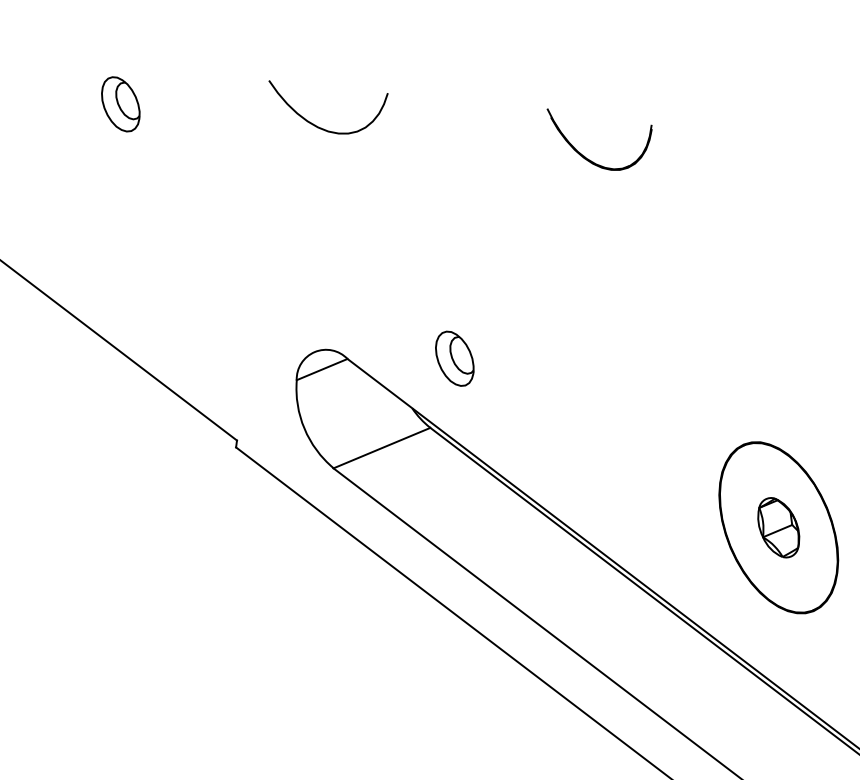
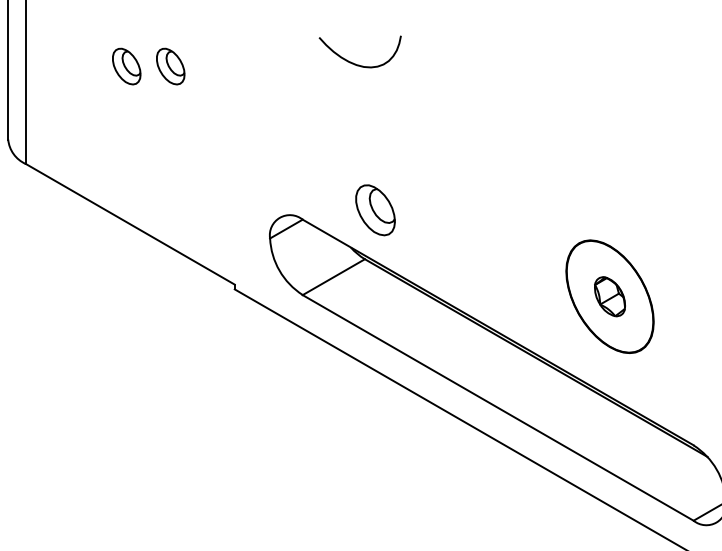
part: (184, 112) -> (170, 66), added
curve: (314, 123) -> (353, 62), moved
part: (586, 156) -> (447, 61), removed
part: (454, 357) -> (375, 209), size x1.4

